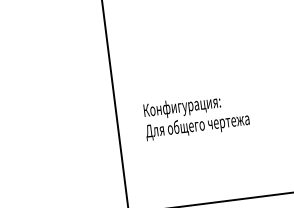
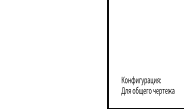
text: (195, 115) -> (147, 85), moved

